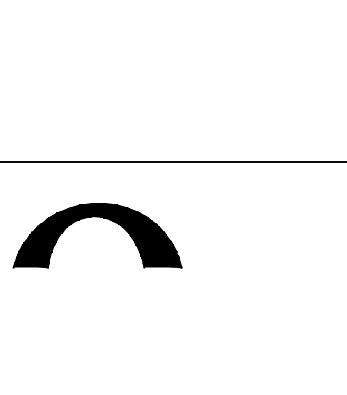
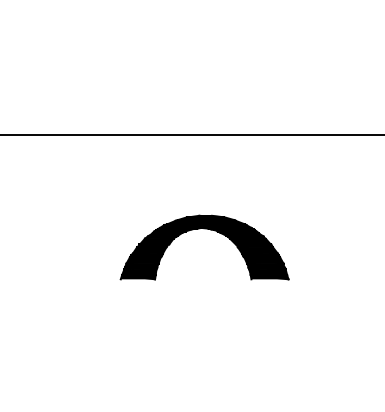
part: (97, 217) -> (204, 229), moved

